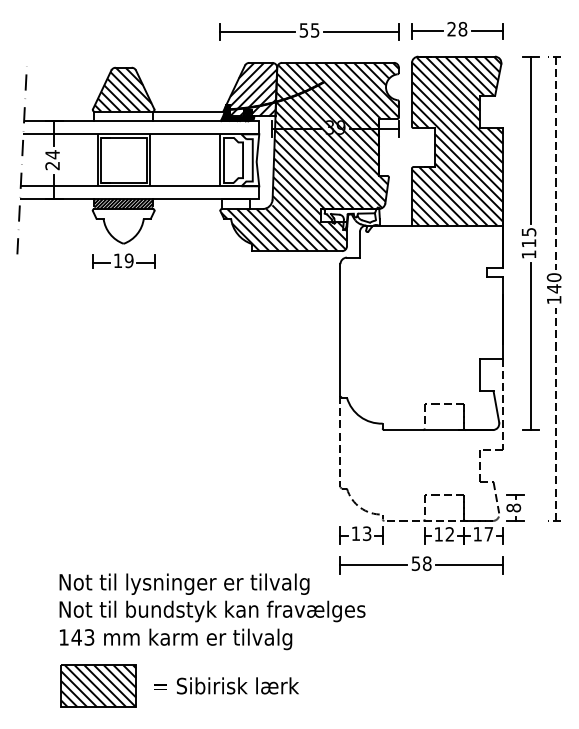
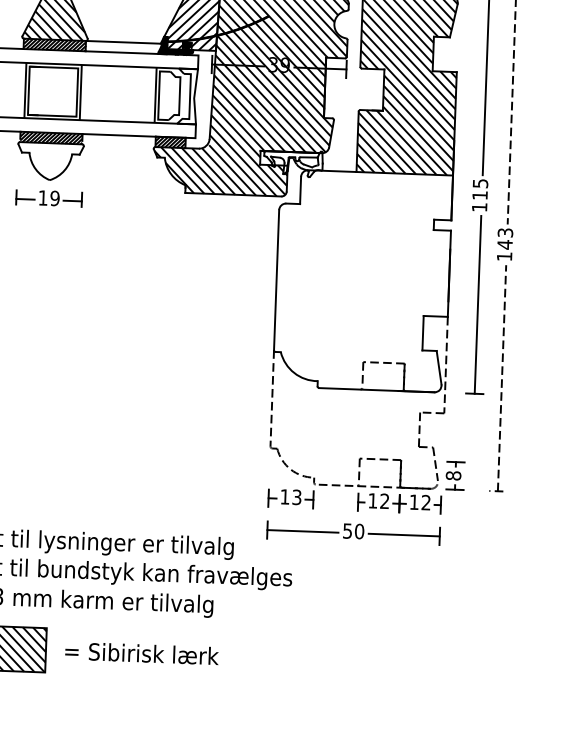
hatch: (123, 116) -> (54, 45), added
hatch: (235, 204) -> (170, 142), added
text: (554, 277) -> (505, 232), 140 -> 143
text: (488, 533) -> (425, 501), 17 -> 12
text: (426, 563) -> (358, 531), 58 -> 50

